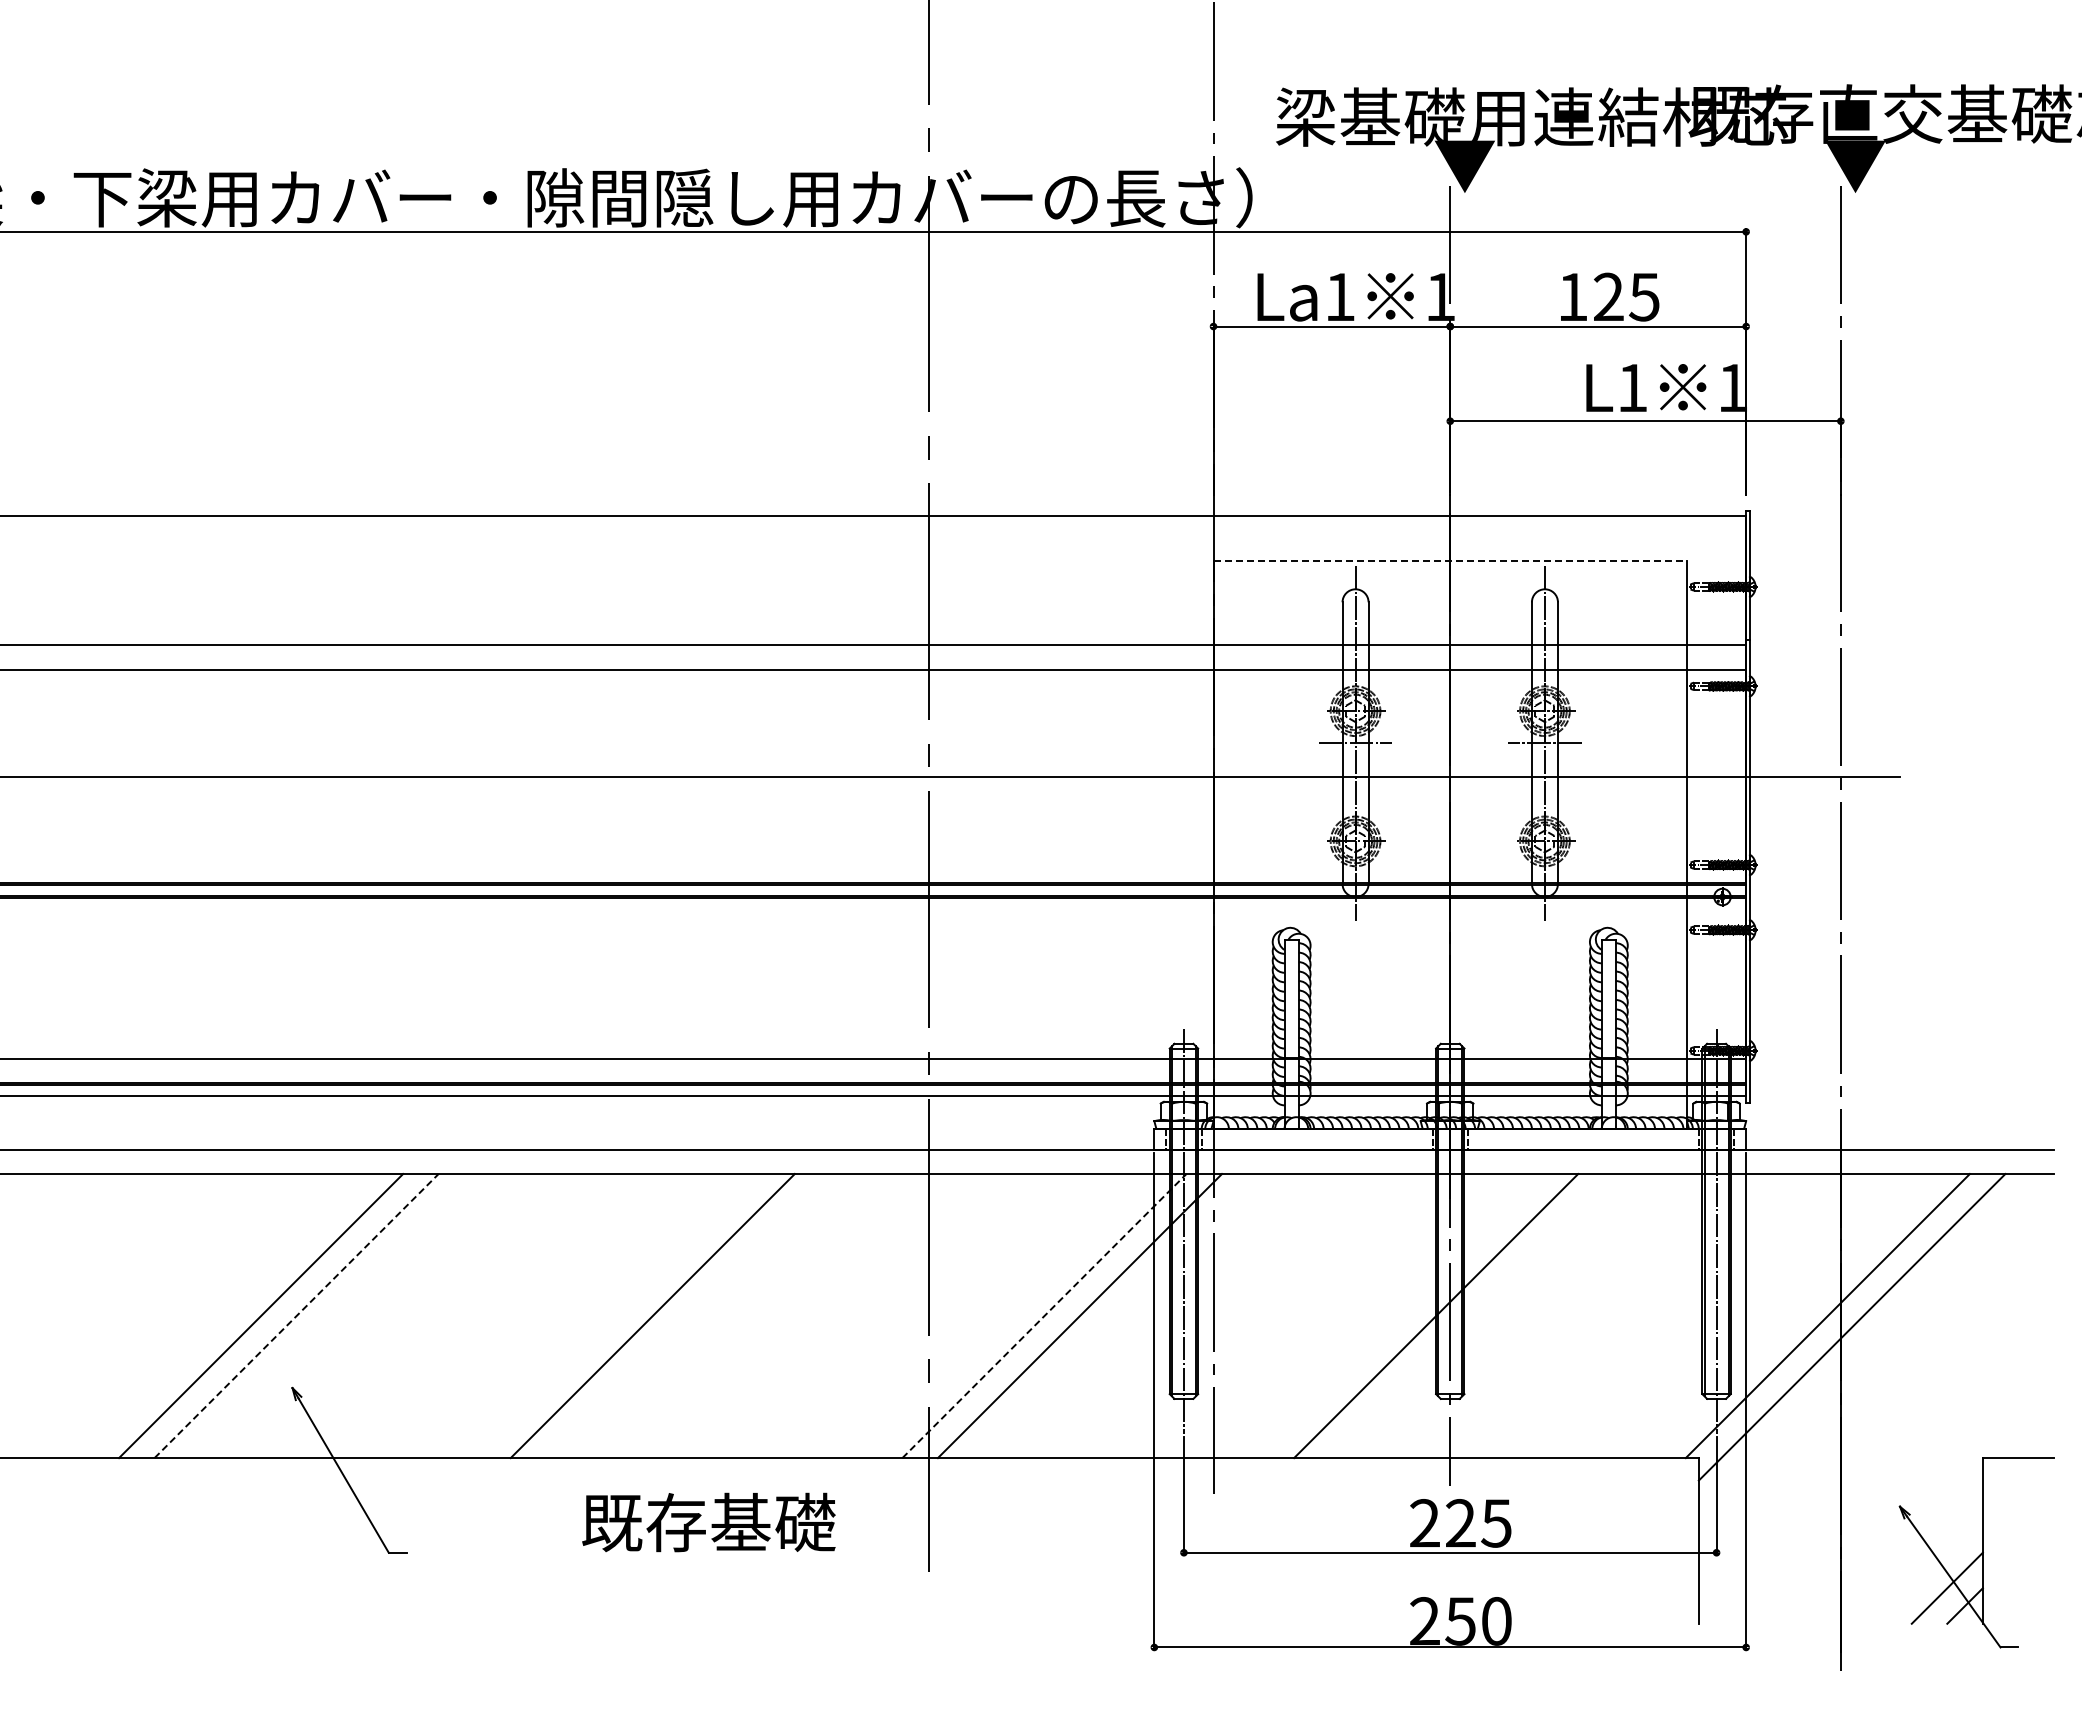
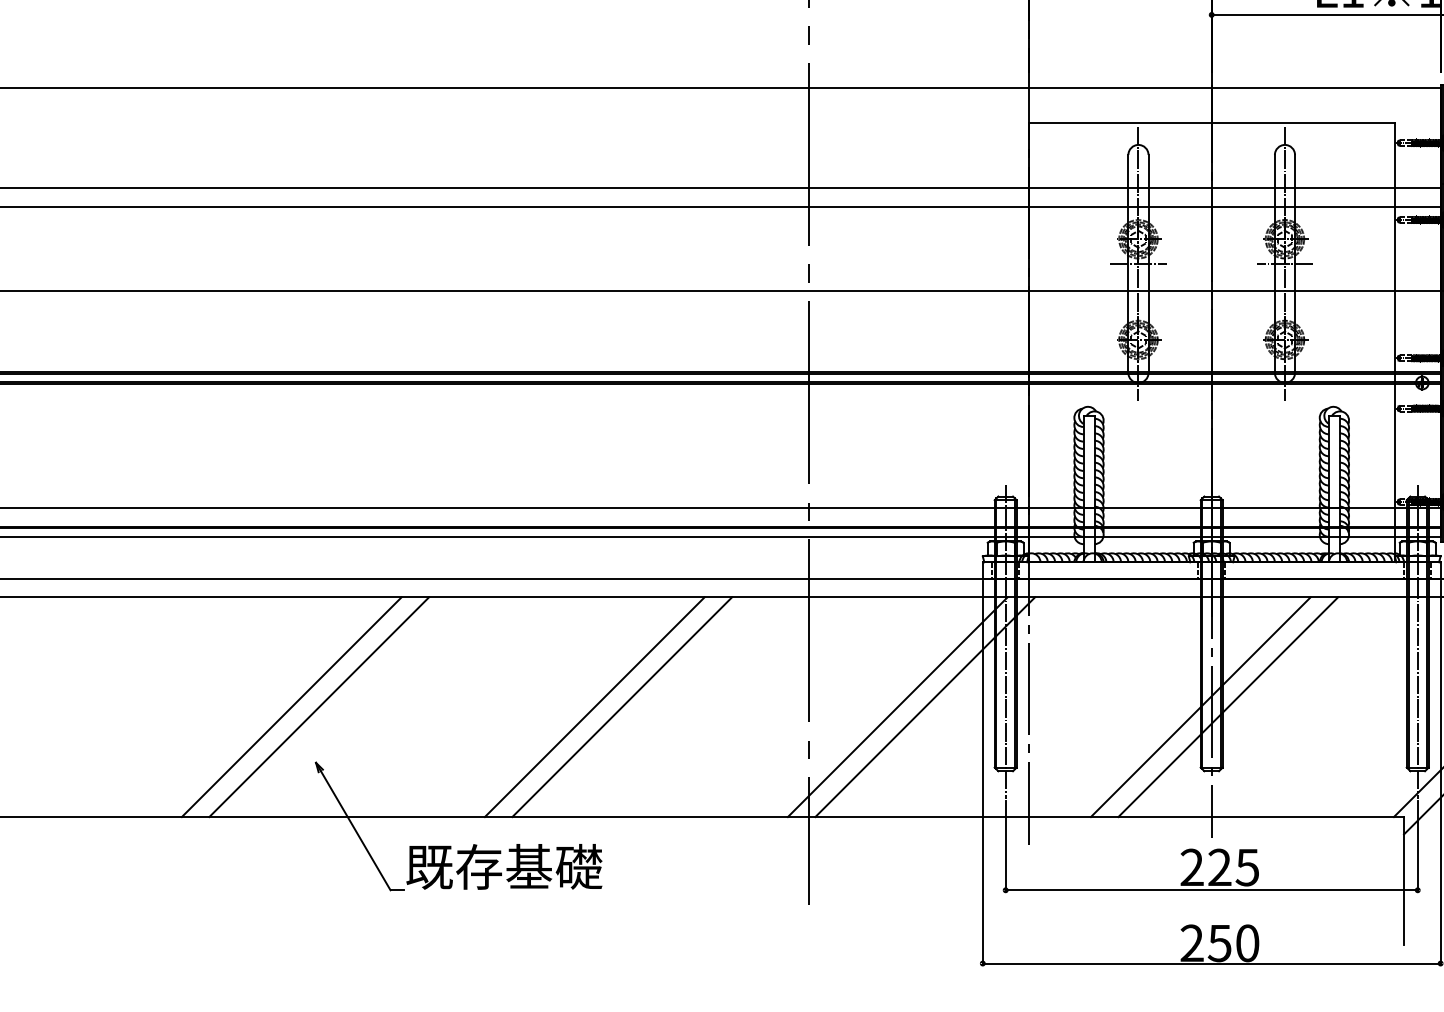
line: (1450, 560) -> (1211, 122), dashed -> solid
line: (296, 1316) -> (319, 707), dashed -> solid
line: (688, 1316) -> (622, 707), added
line: (1044, 1316) -> (897, 707), dashed -> solid
line: (1471, 1316) -> (1228, 707), added
text: (708, 1522) -> (504, 866), moved

